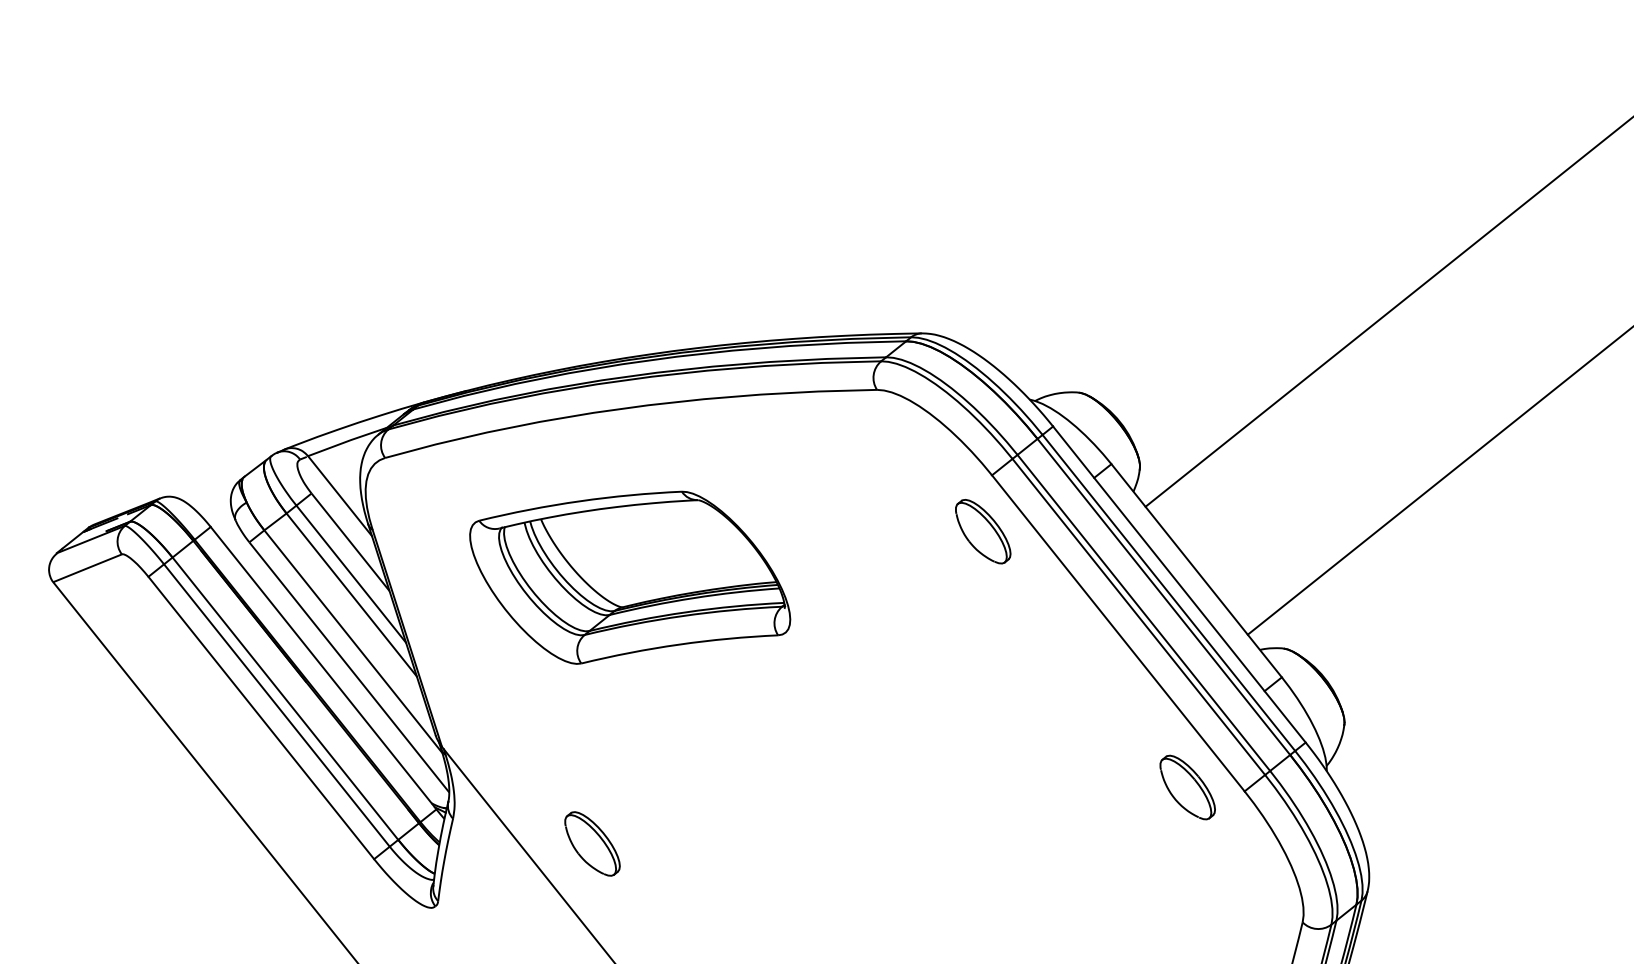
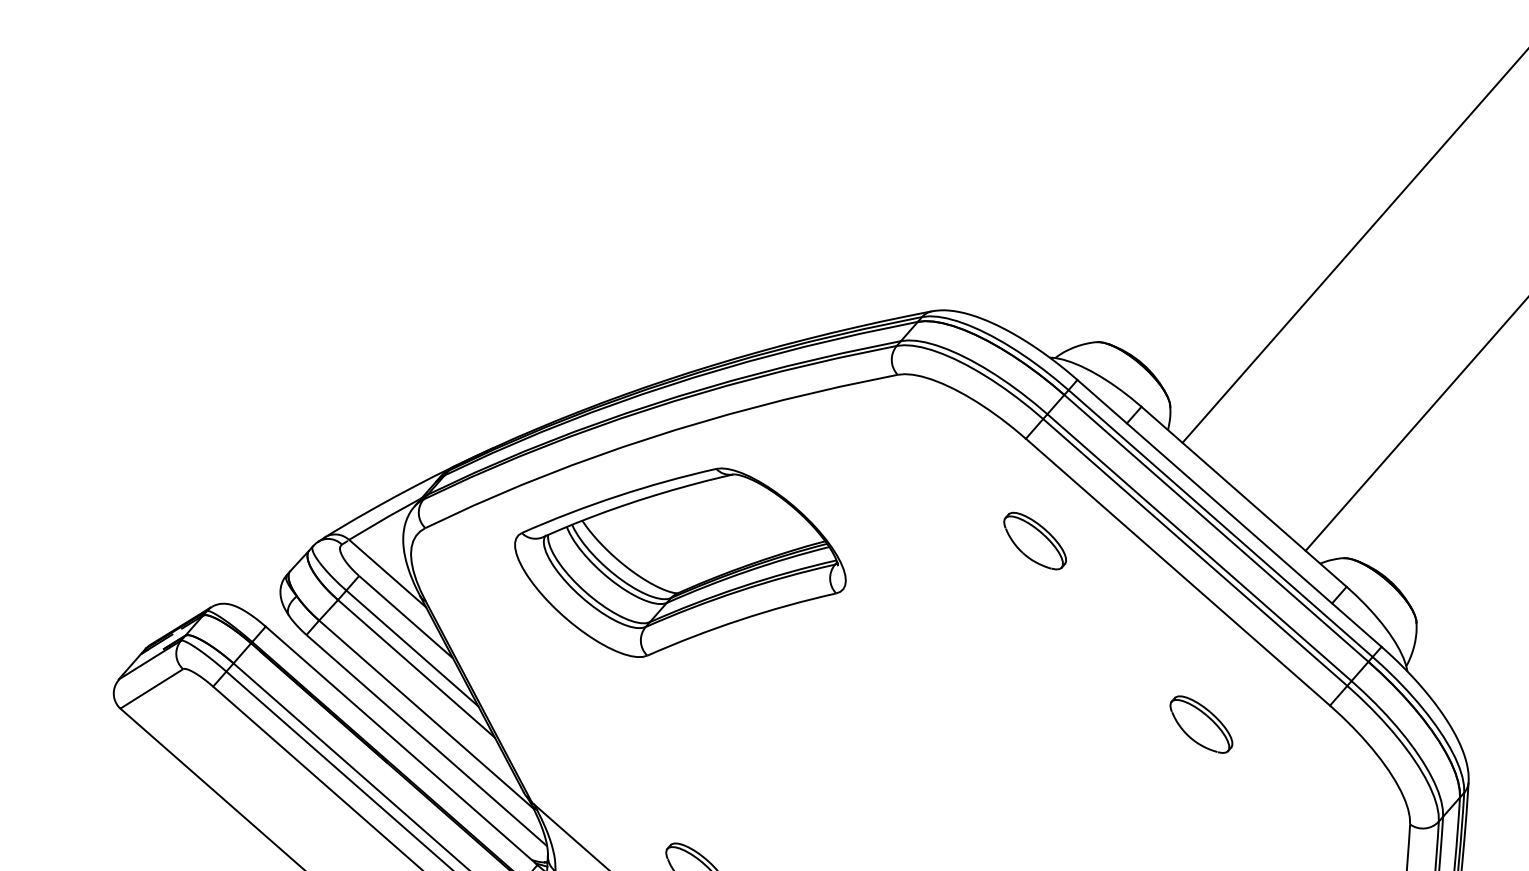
part: (983, 531) -> (1035, 540), moved
part: (630, 577) -> (680, 562), moved
part: (1187, 787) -> (1201, 724), moved

